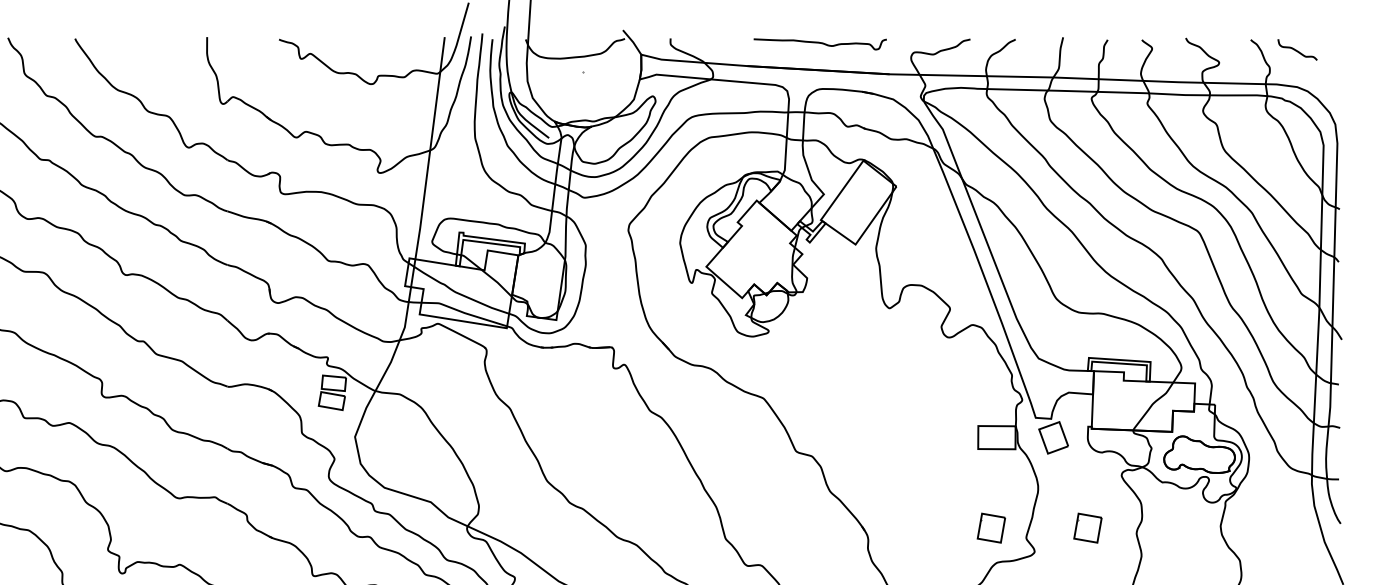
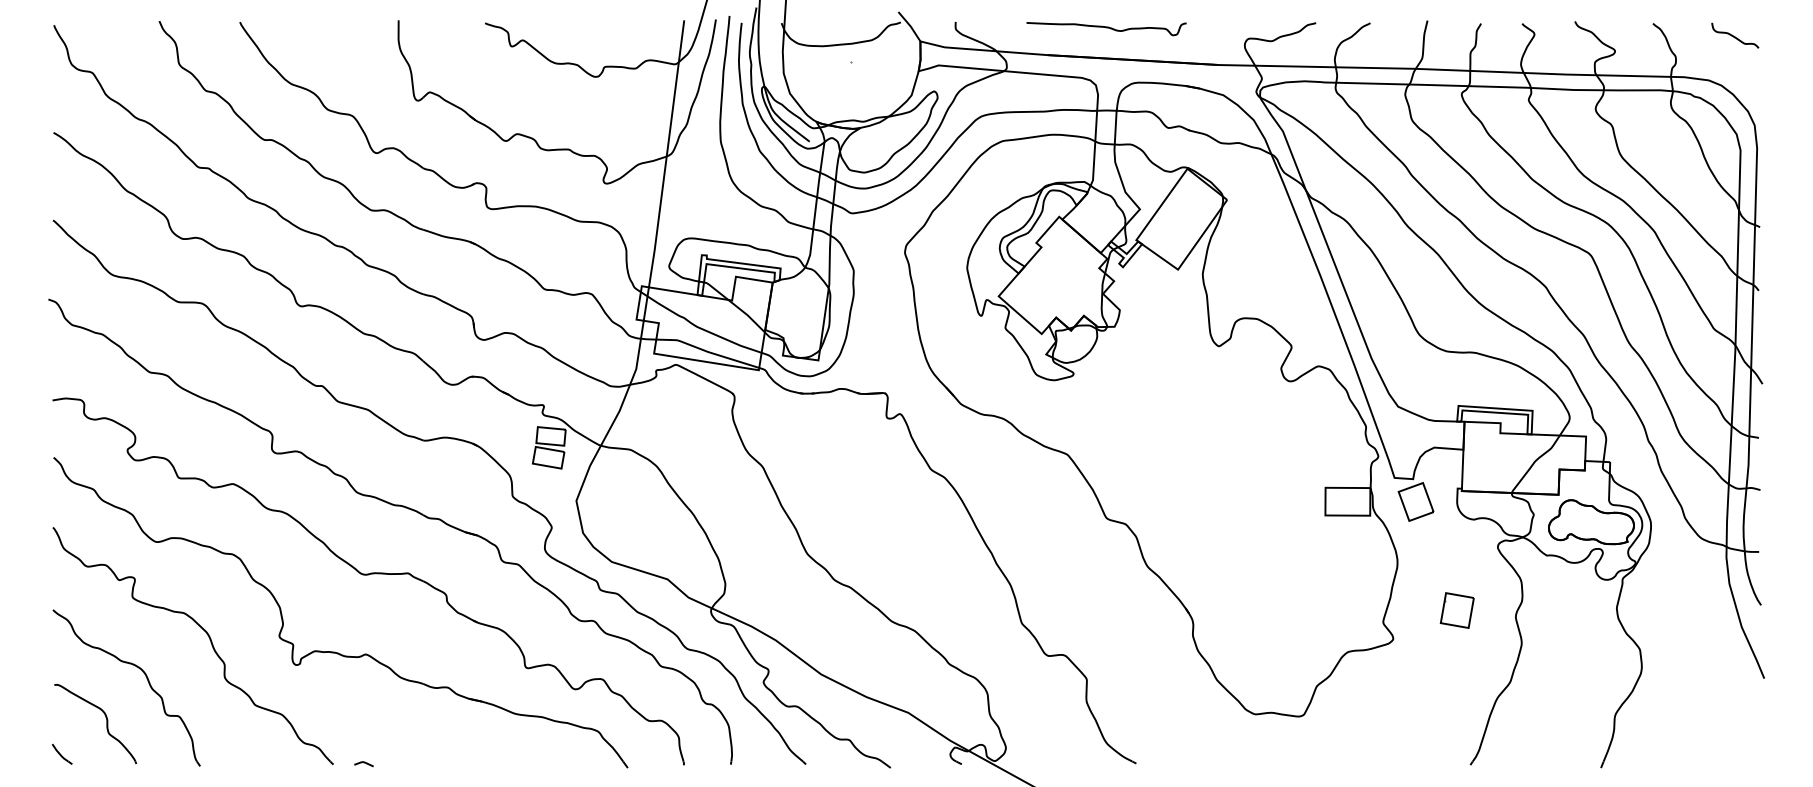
curve: (820, 43) -> (1106, 28), moved
curve: (1297, 50) -> (1735, 36), moved
part: (990, 528) -> (1340, 610), removed

